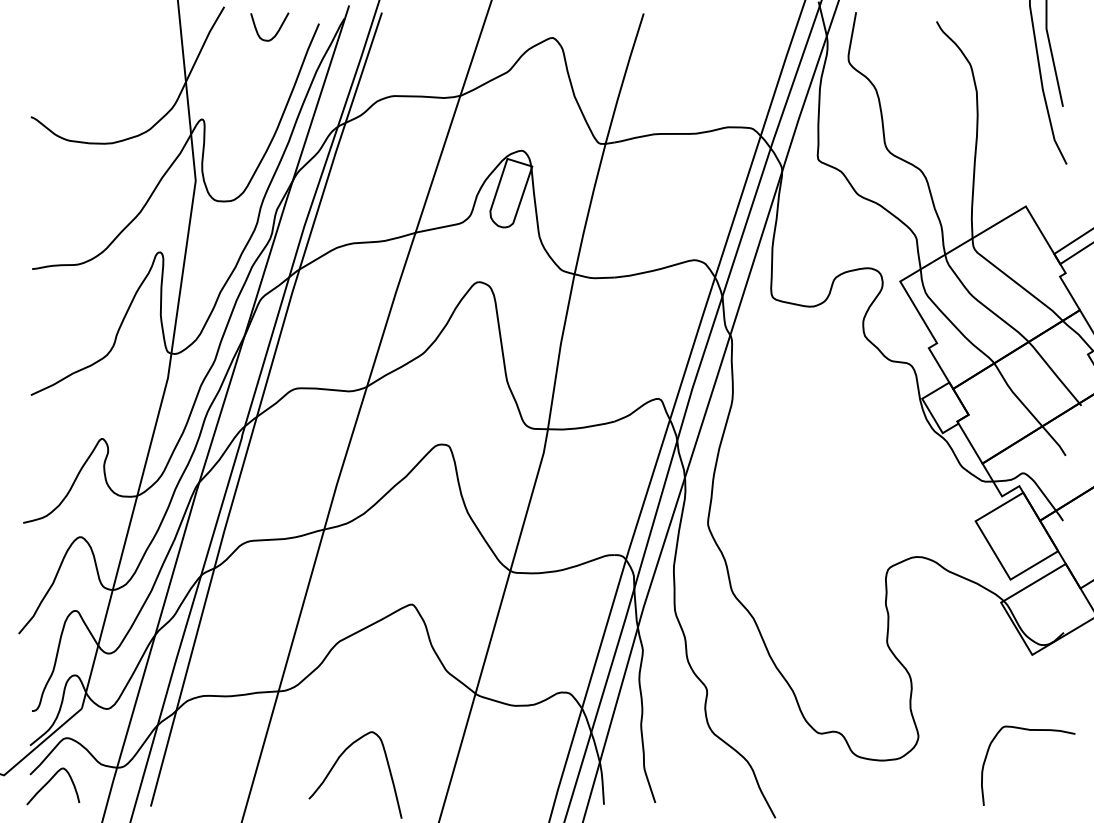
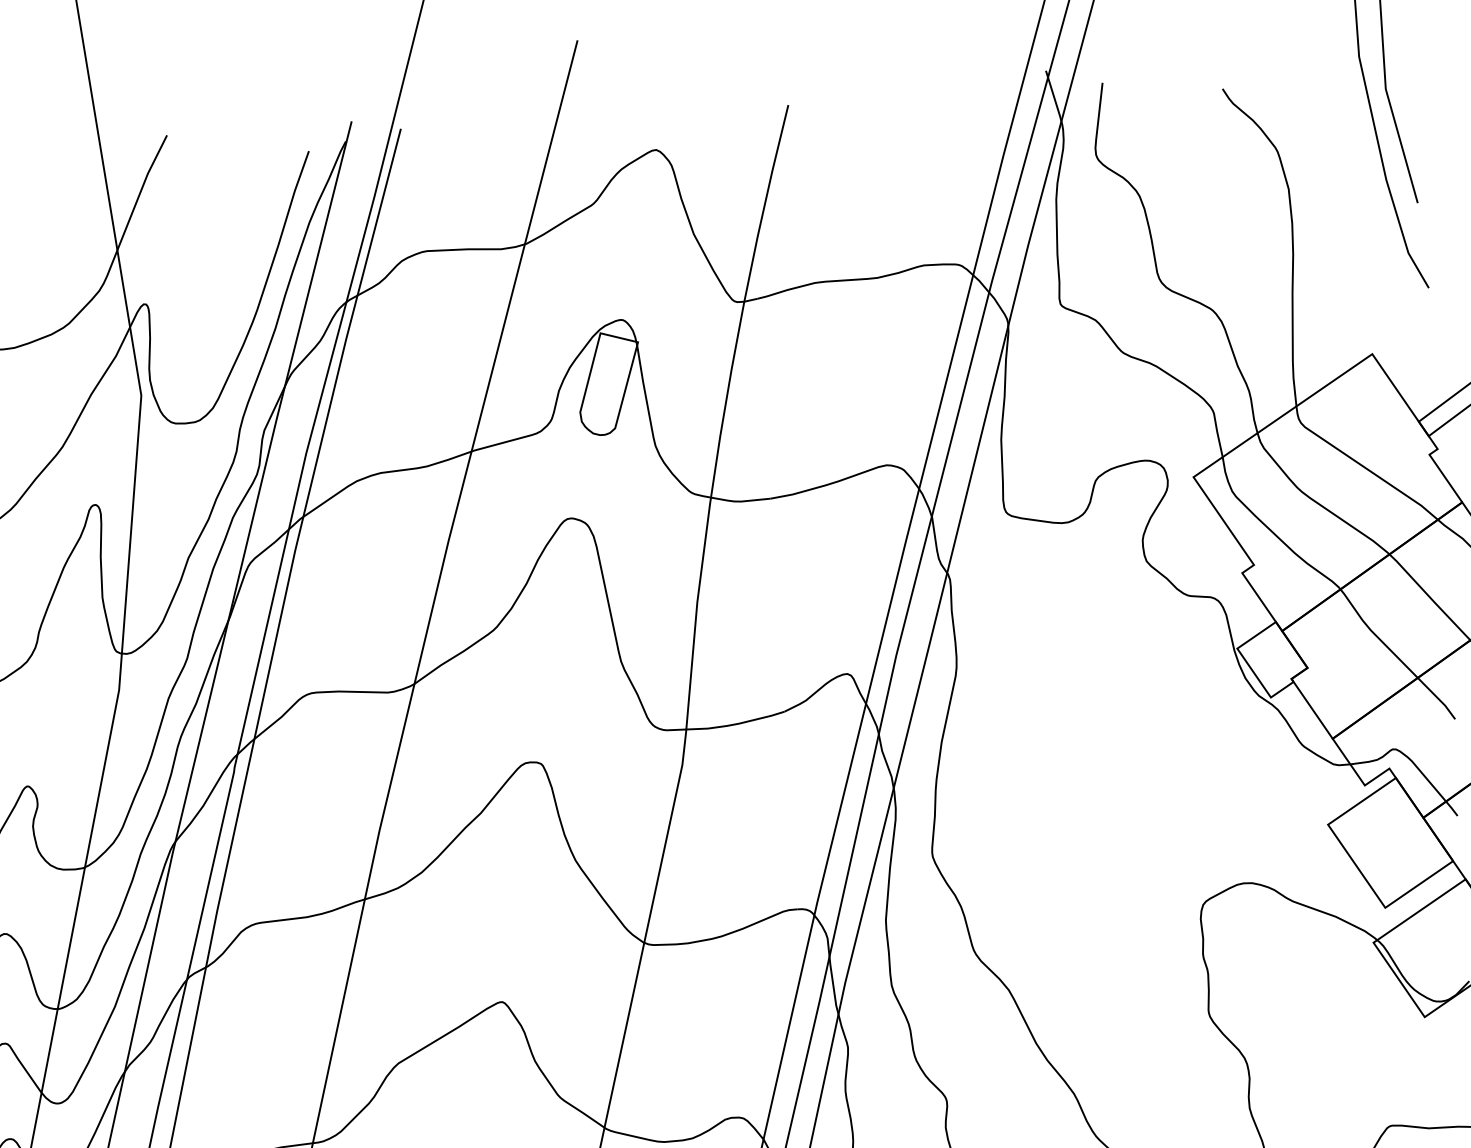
curve: (277, 30) -> (247, 165), removed

